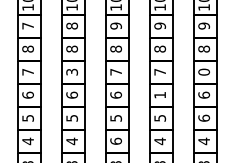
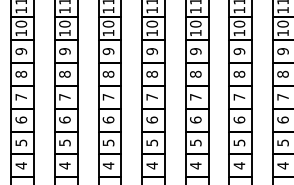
text: (28, 26) -> (21, 51), 7 -> 9
text: (71, 26) -> (64, 51), 8 -> 9
text: (71, 71) -> (64, 96), 3 -> 7
text: (203, 71) -> (195, 96), 0 -> 7
text: (159, 94) -> (151, 119), 1 -> 6
text: (203, 117) -> (195, 142), 6 -> 5
text: (116, 141) -> (108, 165), 6 -> 4

